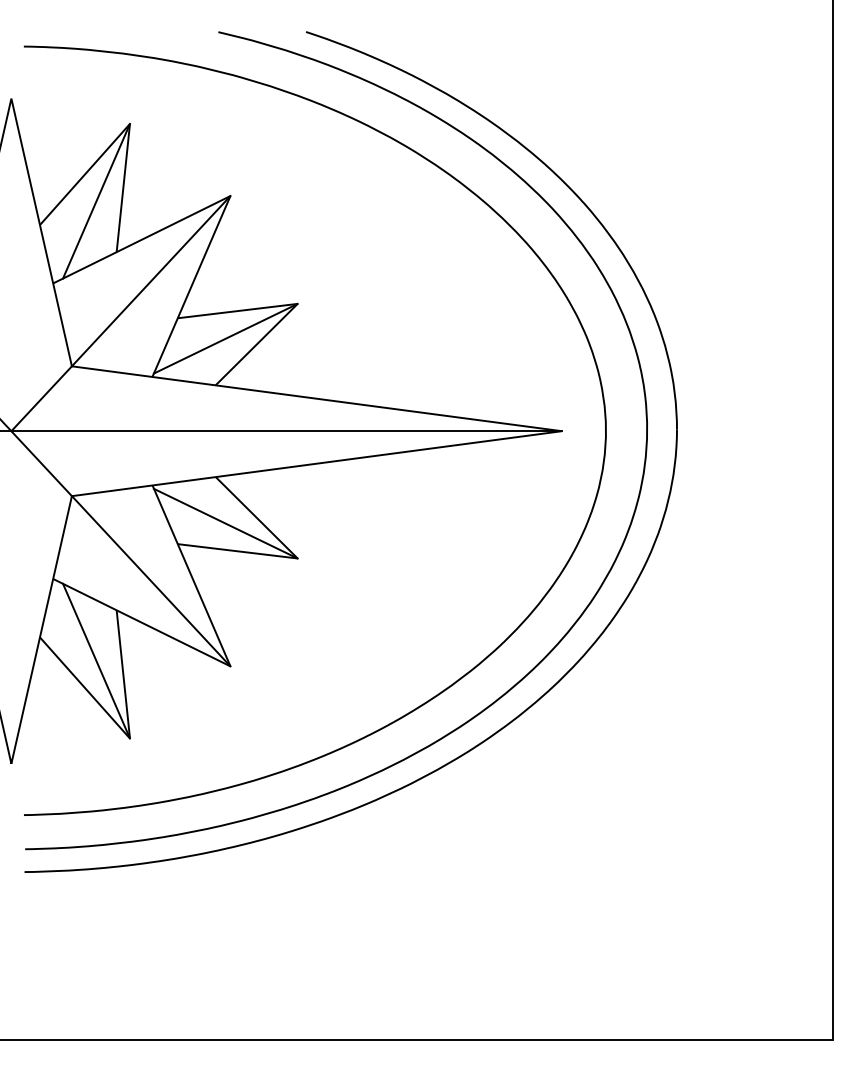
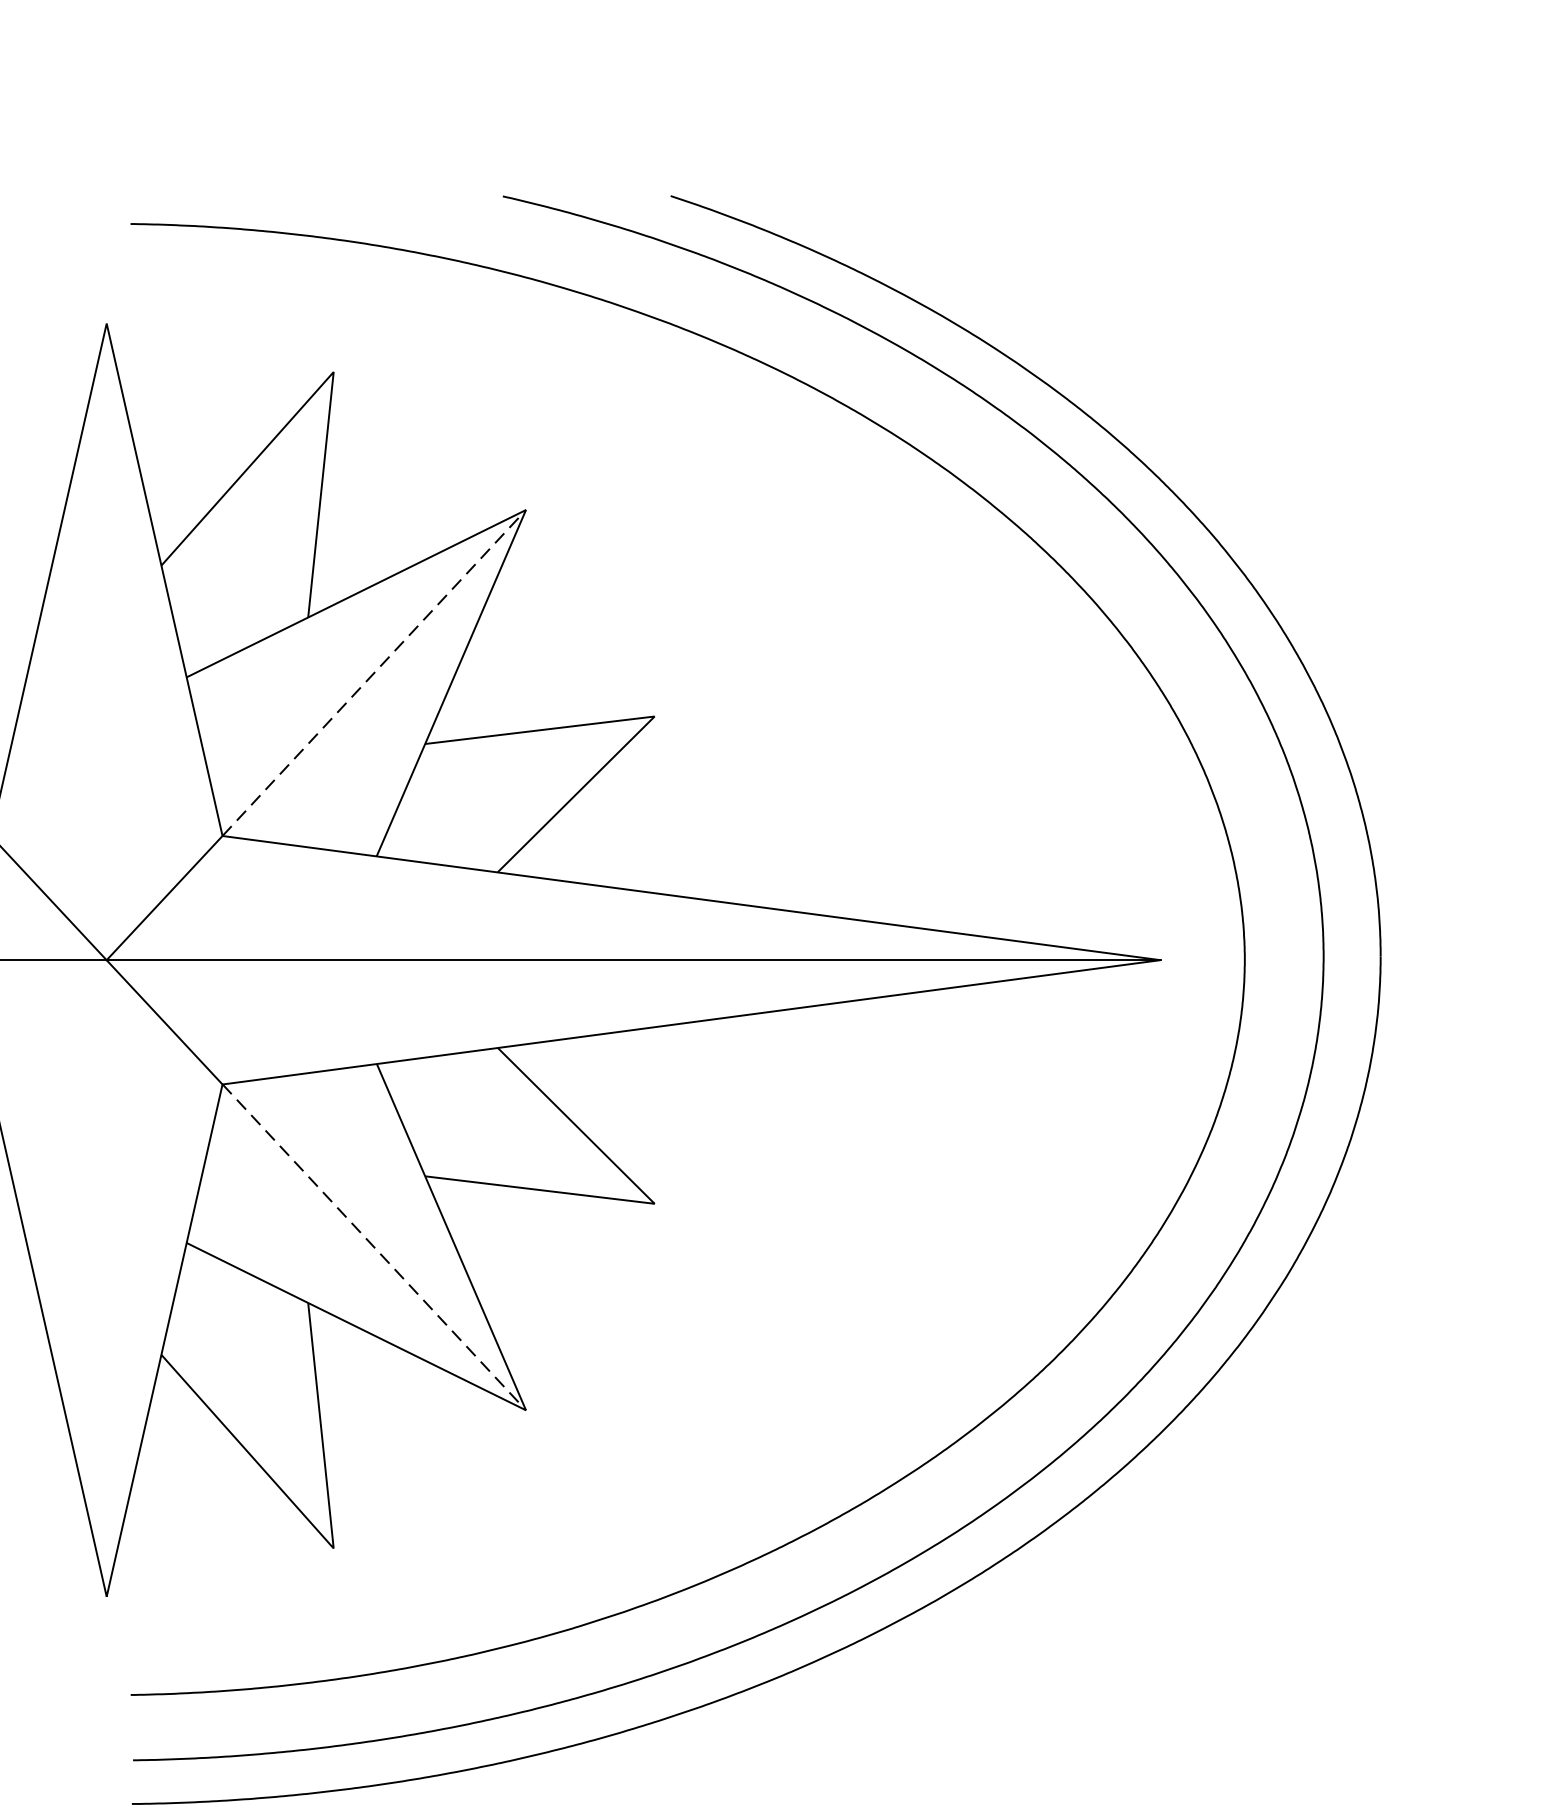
line: (96, 200) -> (269, 518), removed
line: (151, 280) -> (374, 671), solid -> dashed
line: (225, 338) -> (516, 782), removed
line: (225, 523) -> (516, 1136), removed
line: (151, 581) -> (374, 1247), solid -> dashed
line: (96, 660) -> (269, 1399), removed

